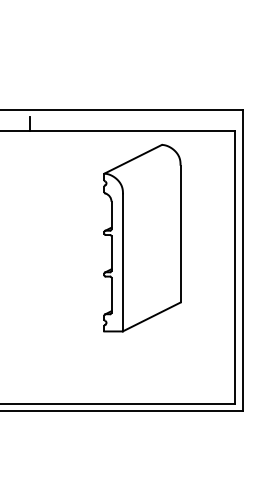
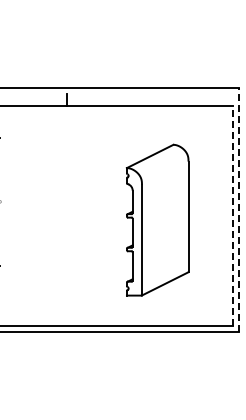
part: (142, 237) -> (157, 219), moved
line: (242, 260) -> (238, 210), solid -> dashed
line: (234, 267) -> (232, 215), solid -> dashed

